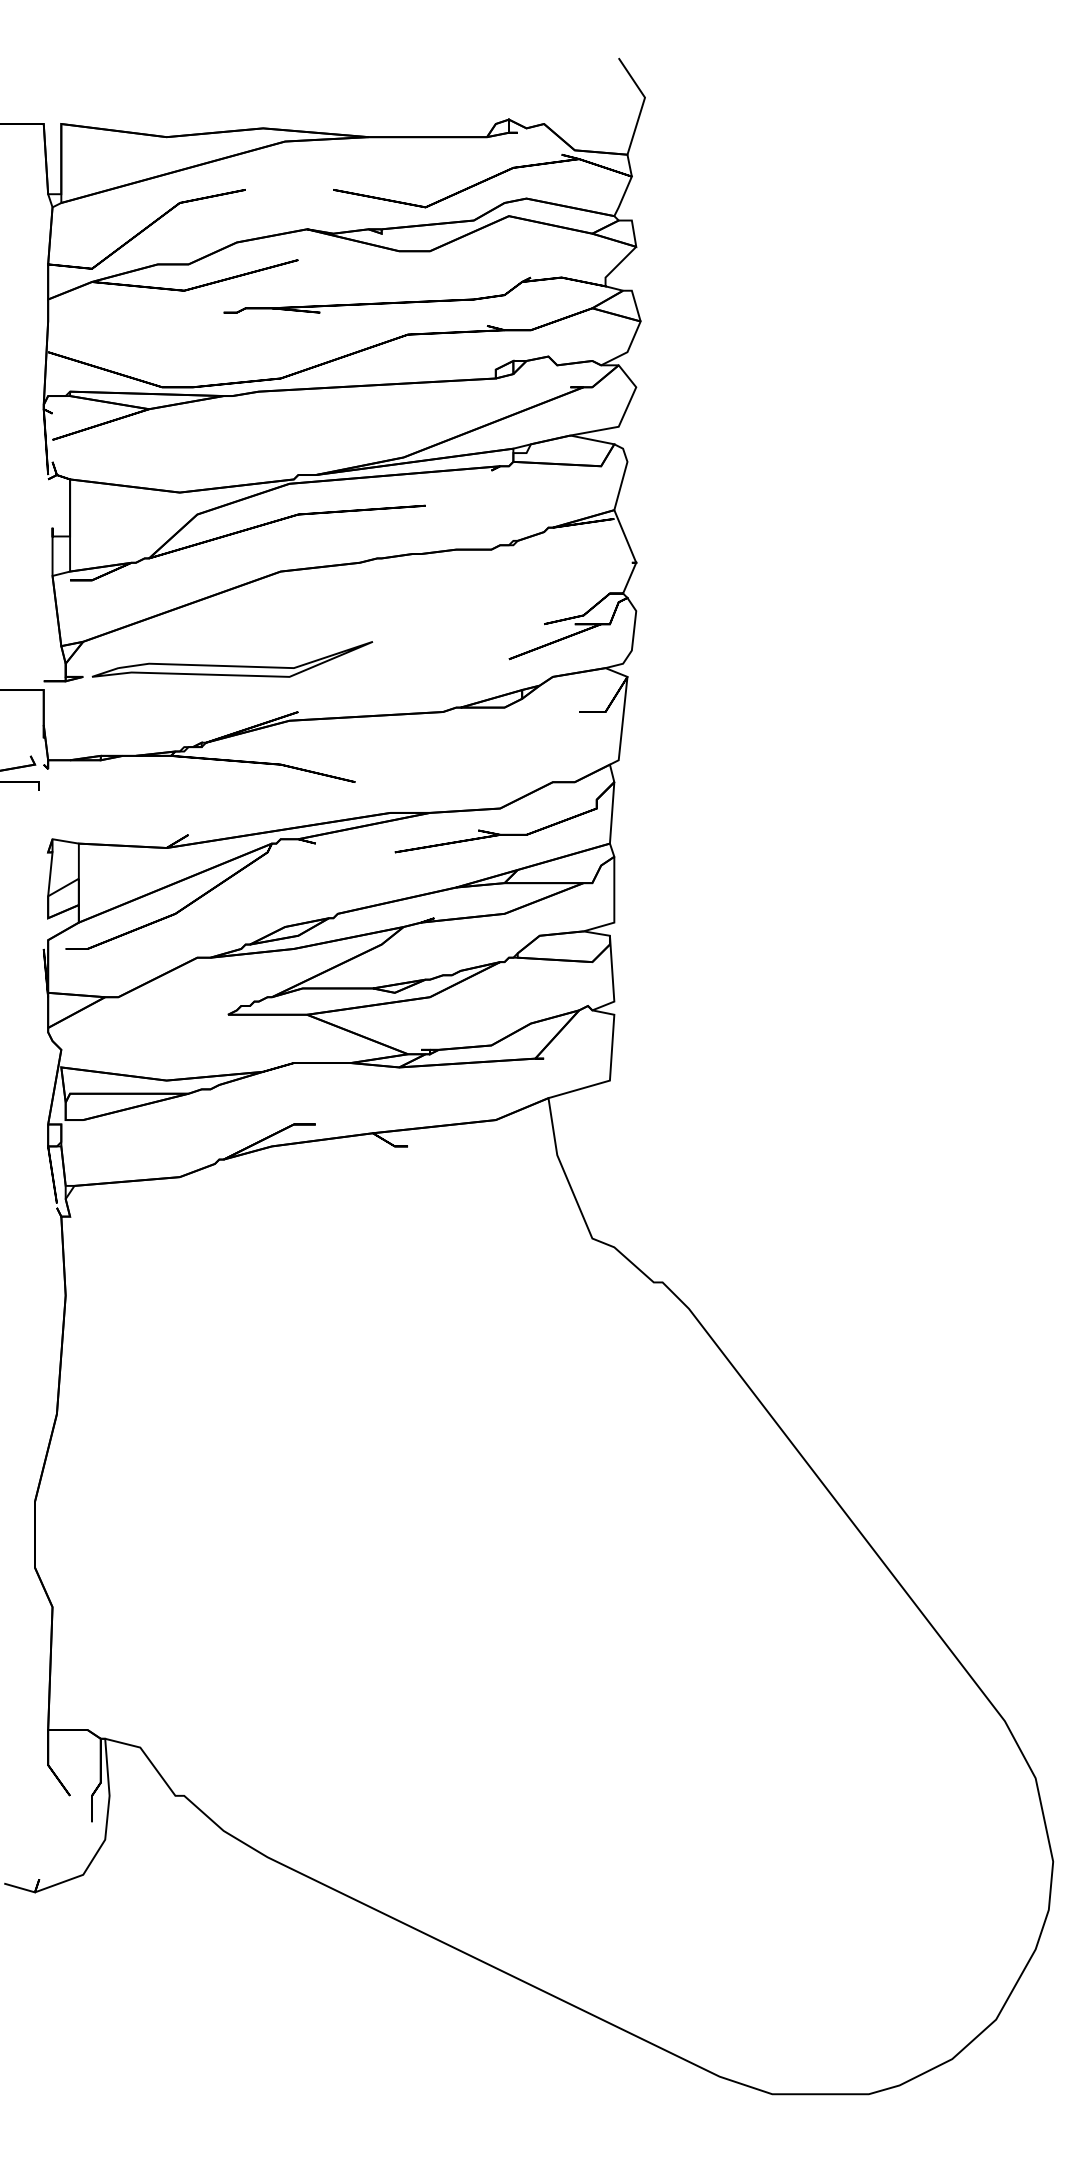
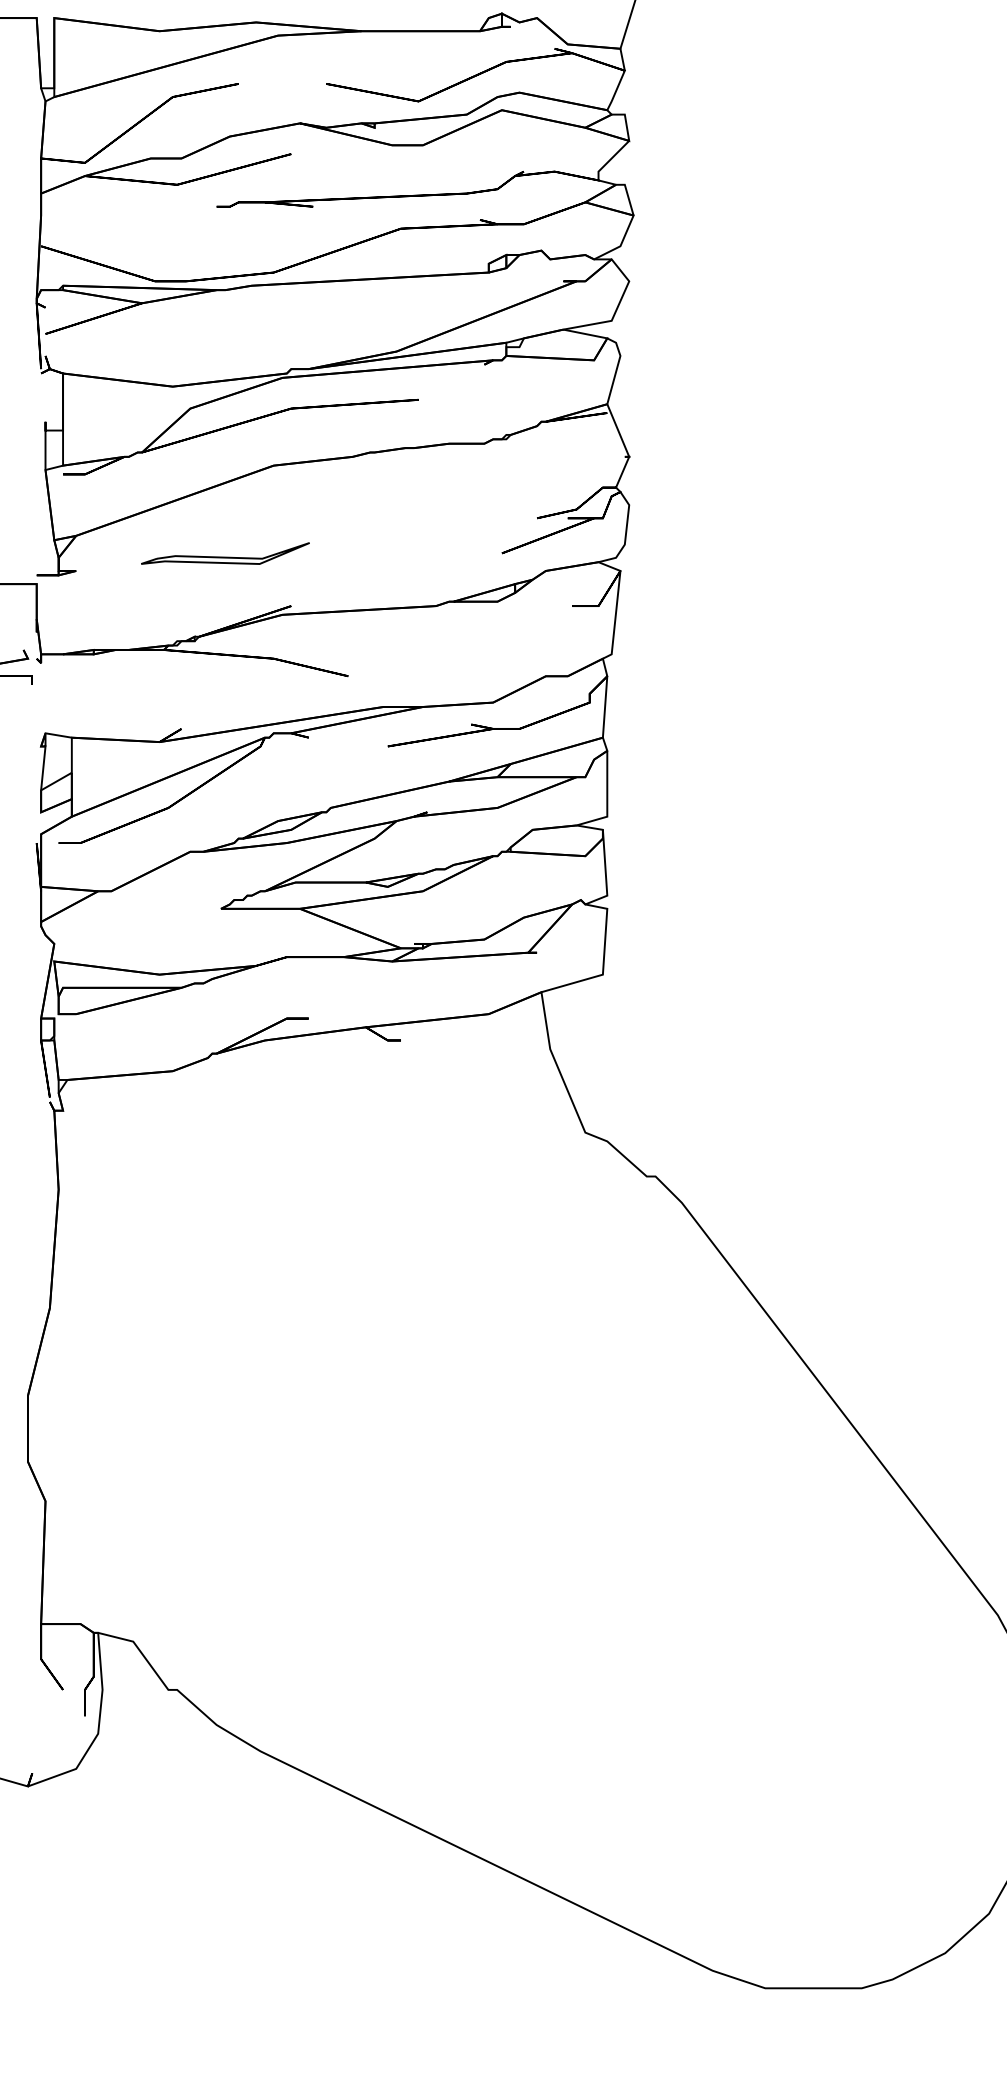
part: (232, 659) -> (225, 553), size x0.6

